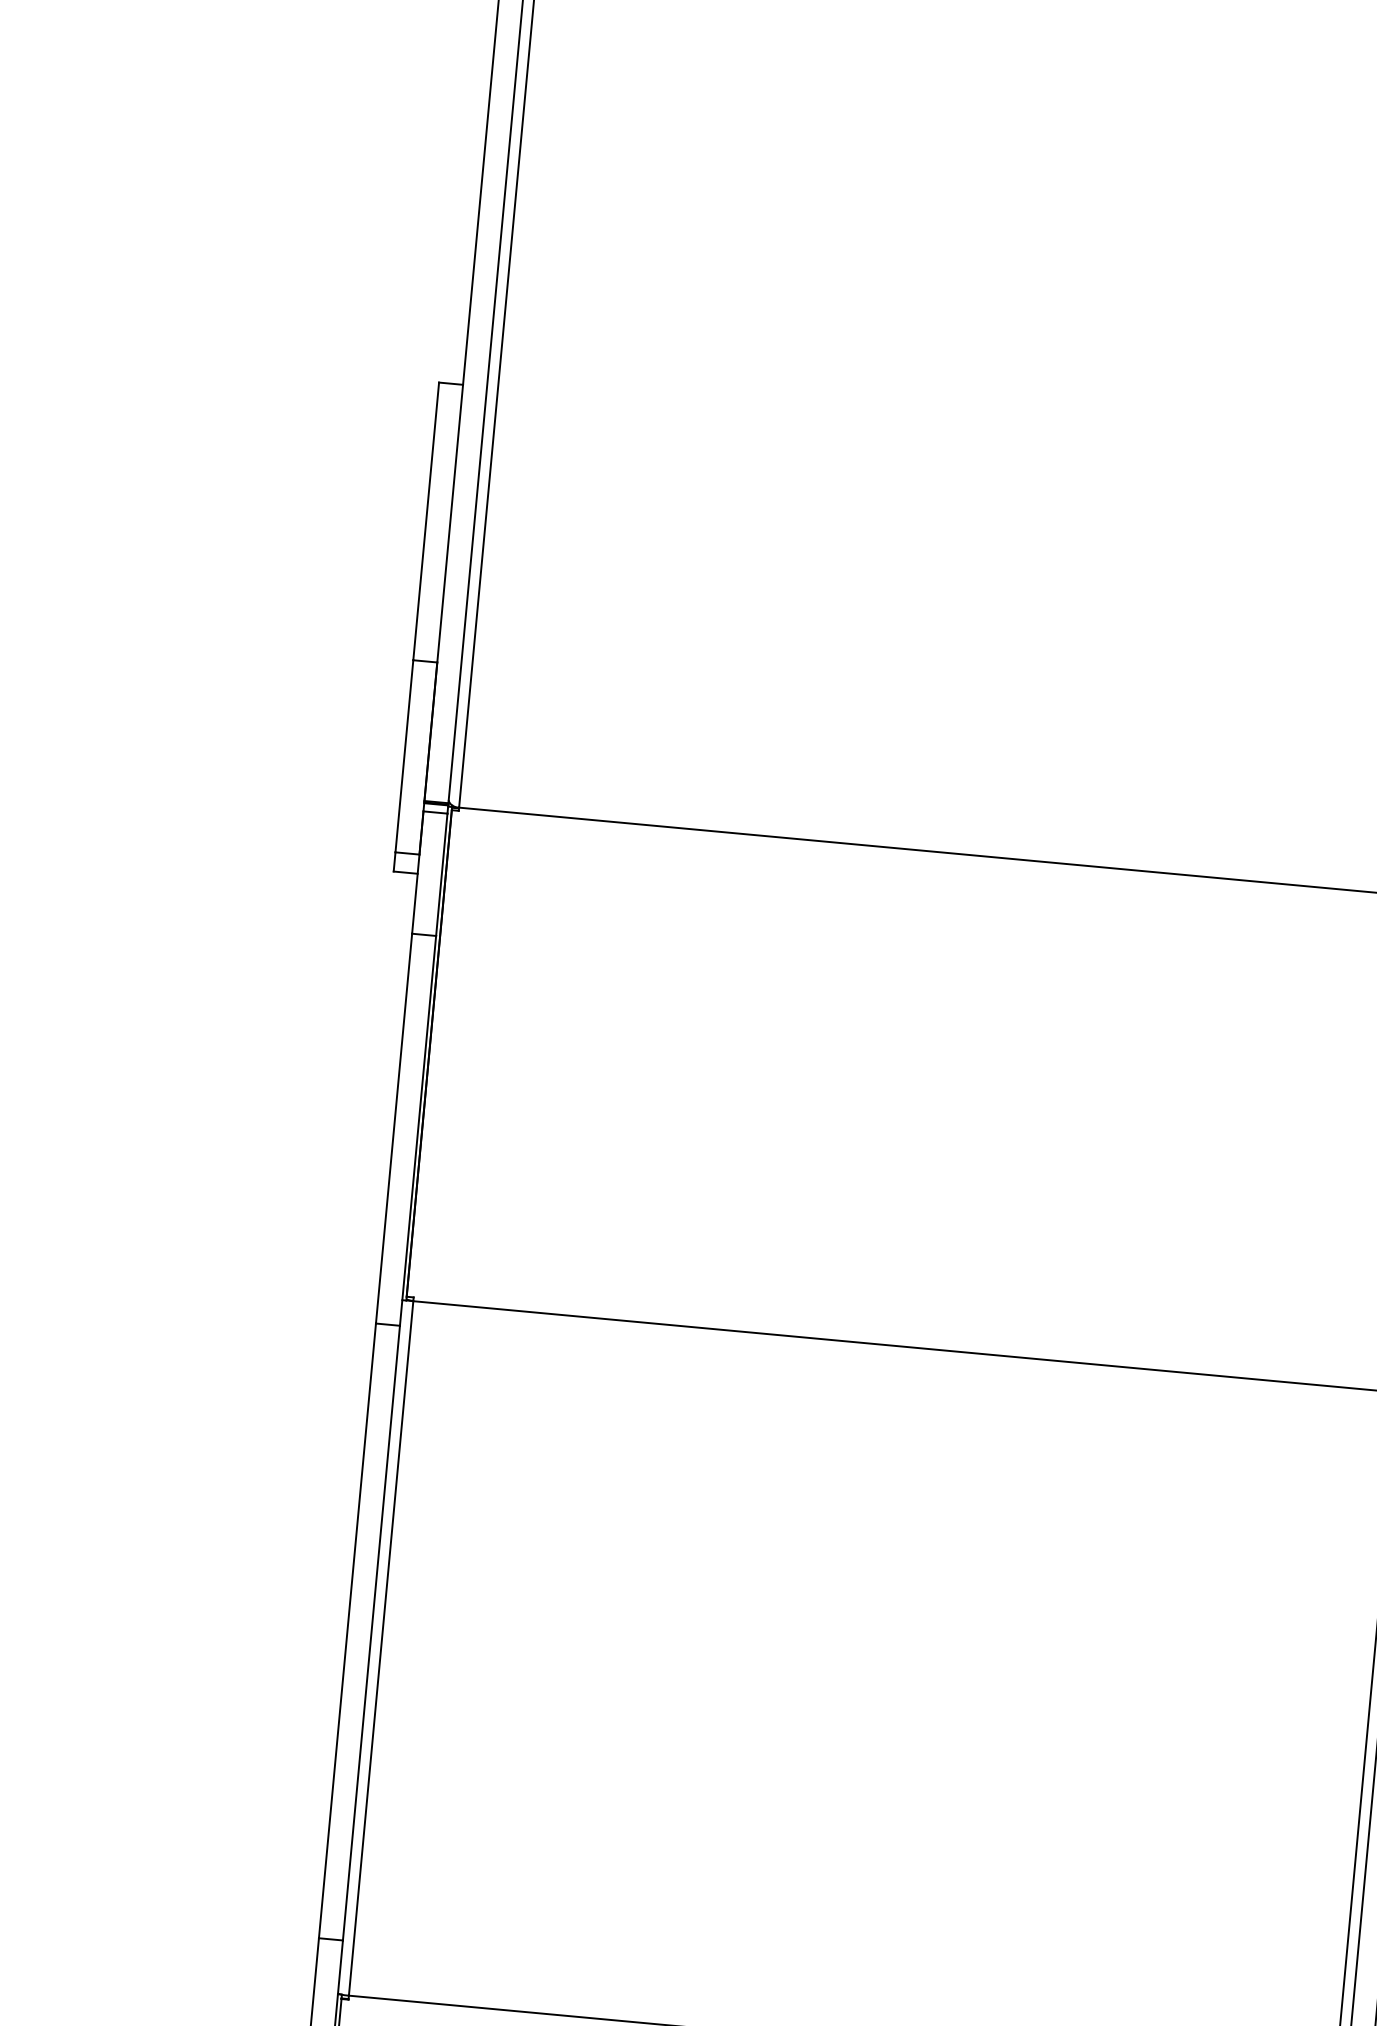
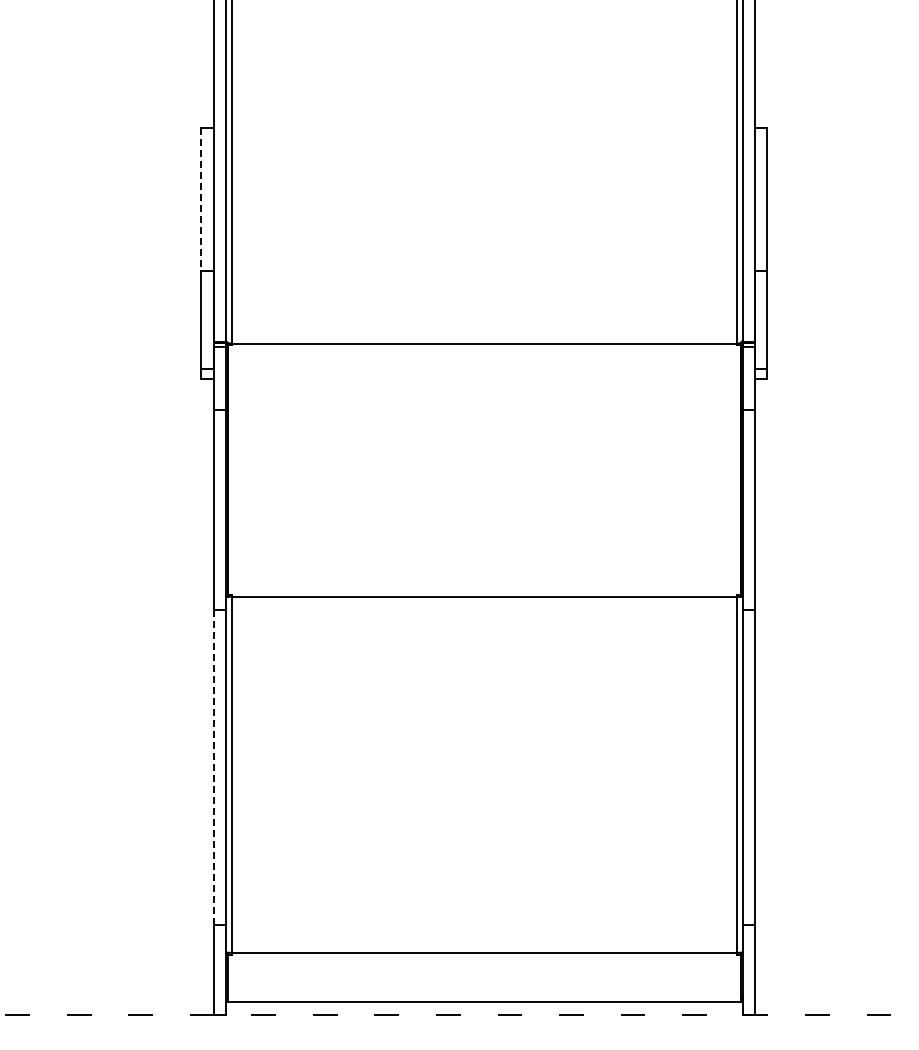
line: (426, 523) -> (201, 200), solid -> dashed
line: (347, 1630) -> (213, 767), solid -> dashed

